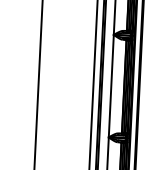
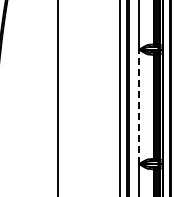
line: (111, 85) -> (139, 106), solid -> dashed

